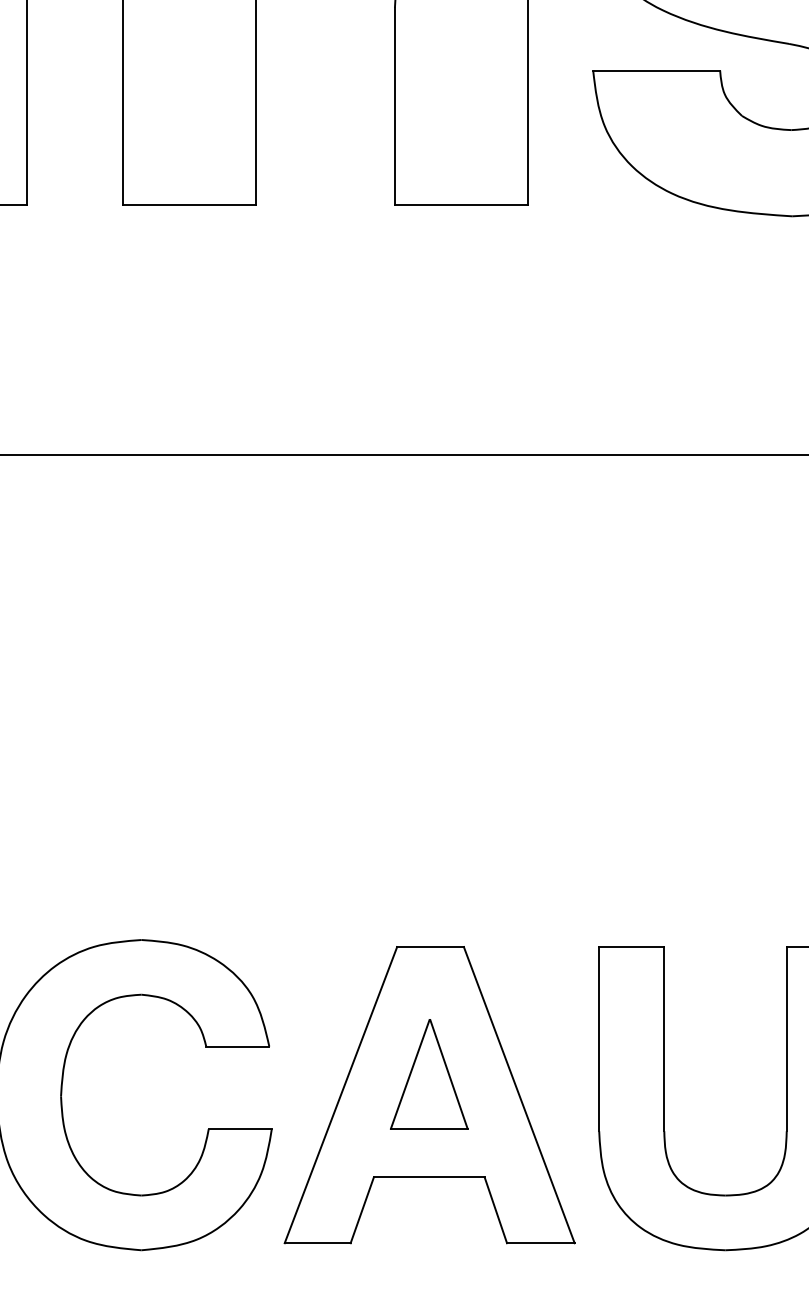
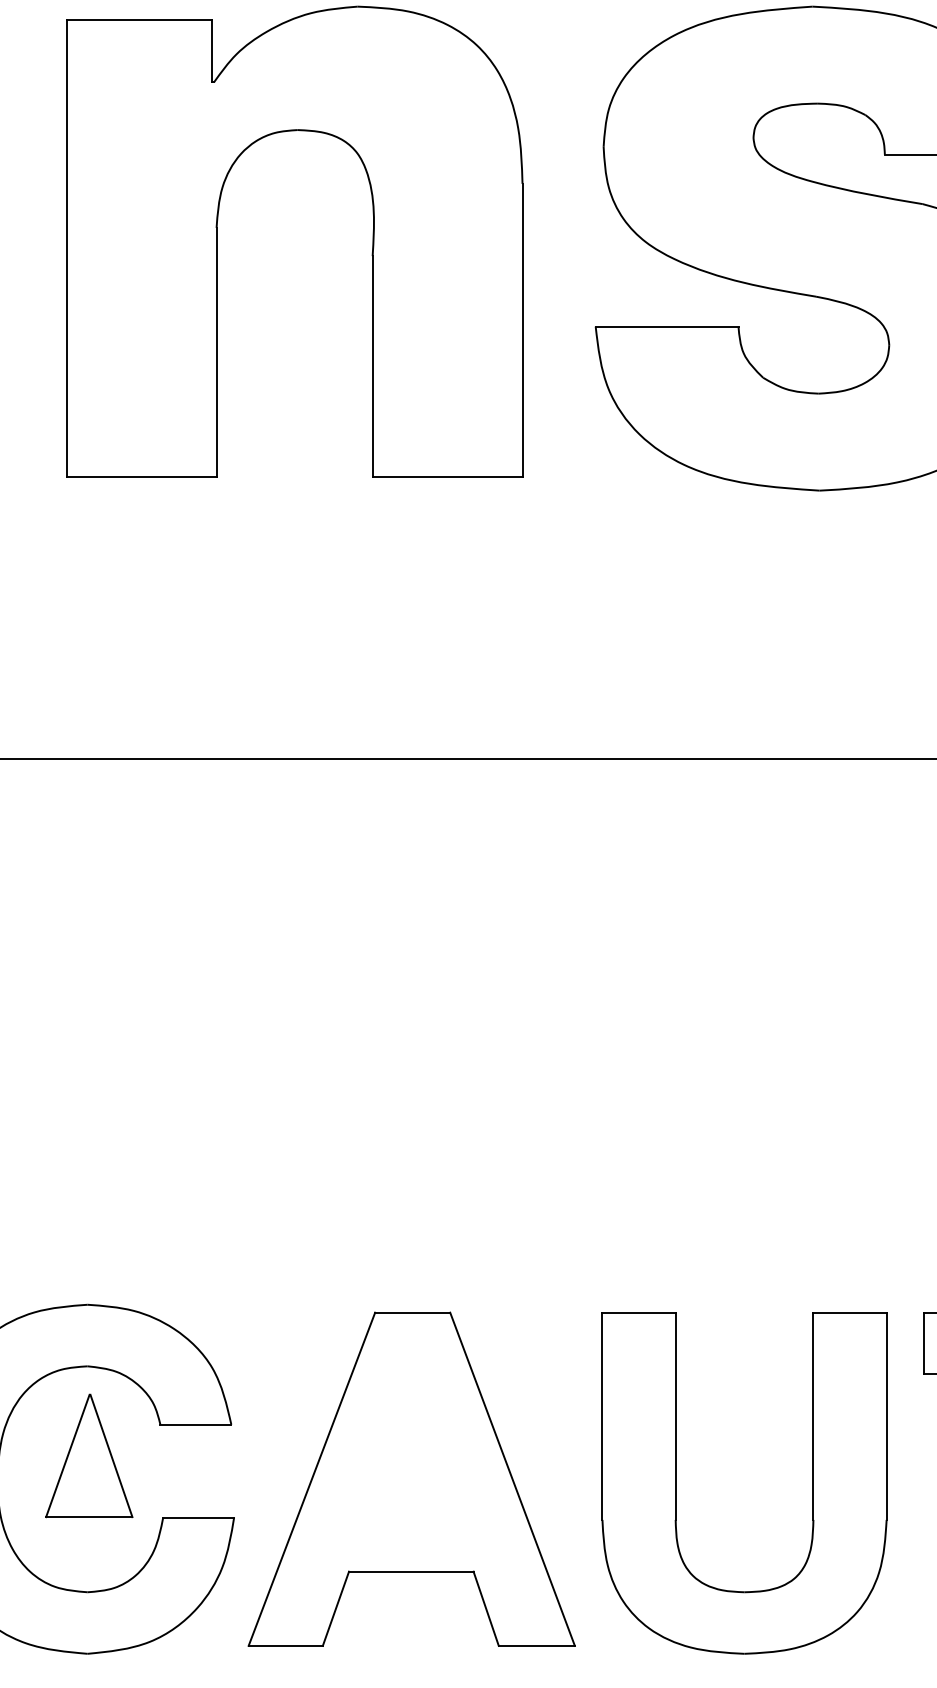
part: (429, 1073) -> (89, 1455), moved

